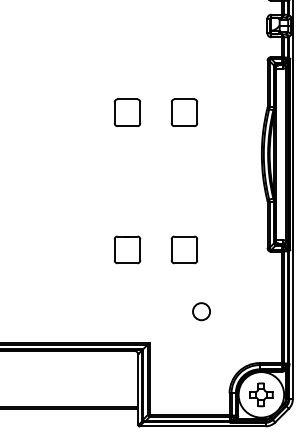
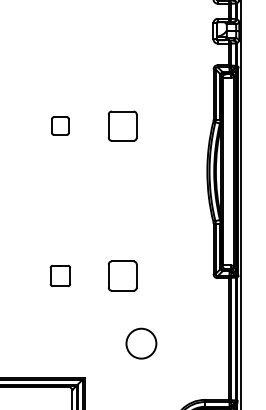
part: (127, 112) -> (60, 125), size x0.6
part: (127, 249) -> (60, 275), size x0.7
circle: (201, 311) -> (141, 343), size x1.6

